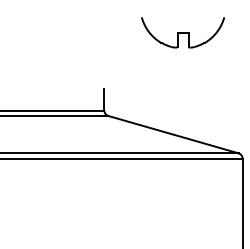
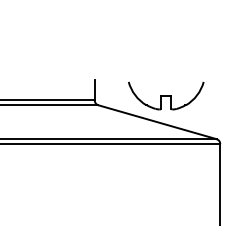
part: (182, 32) -> (165, 95), moved

